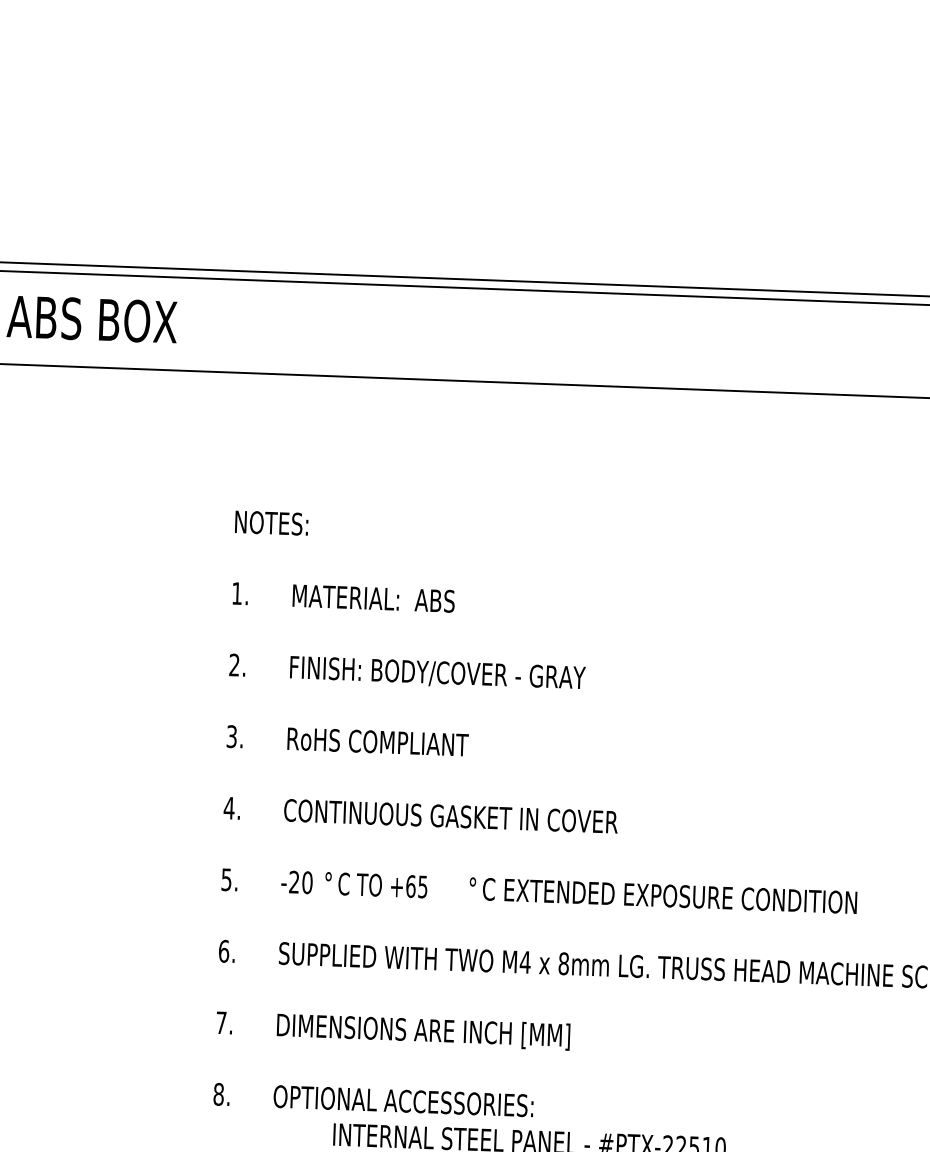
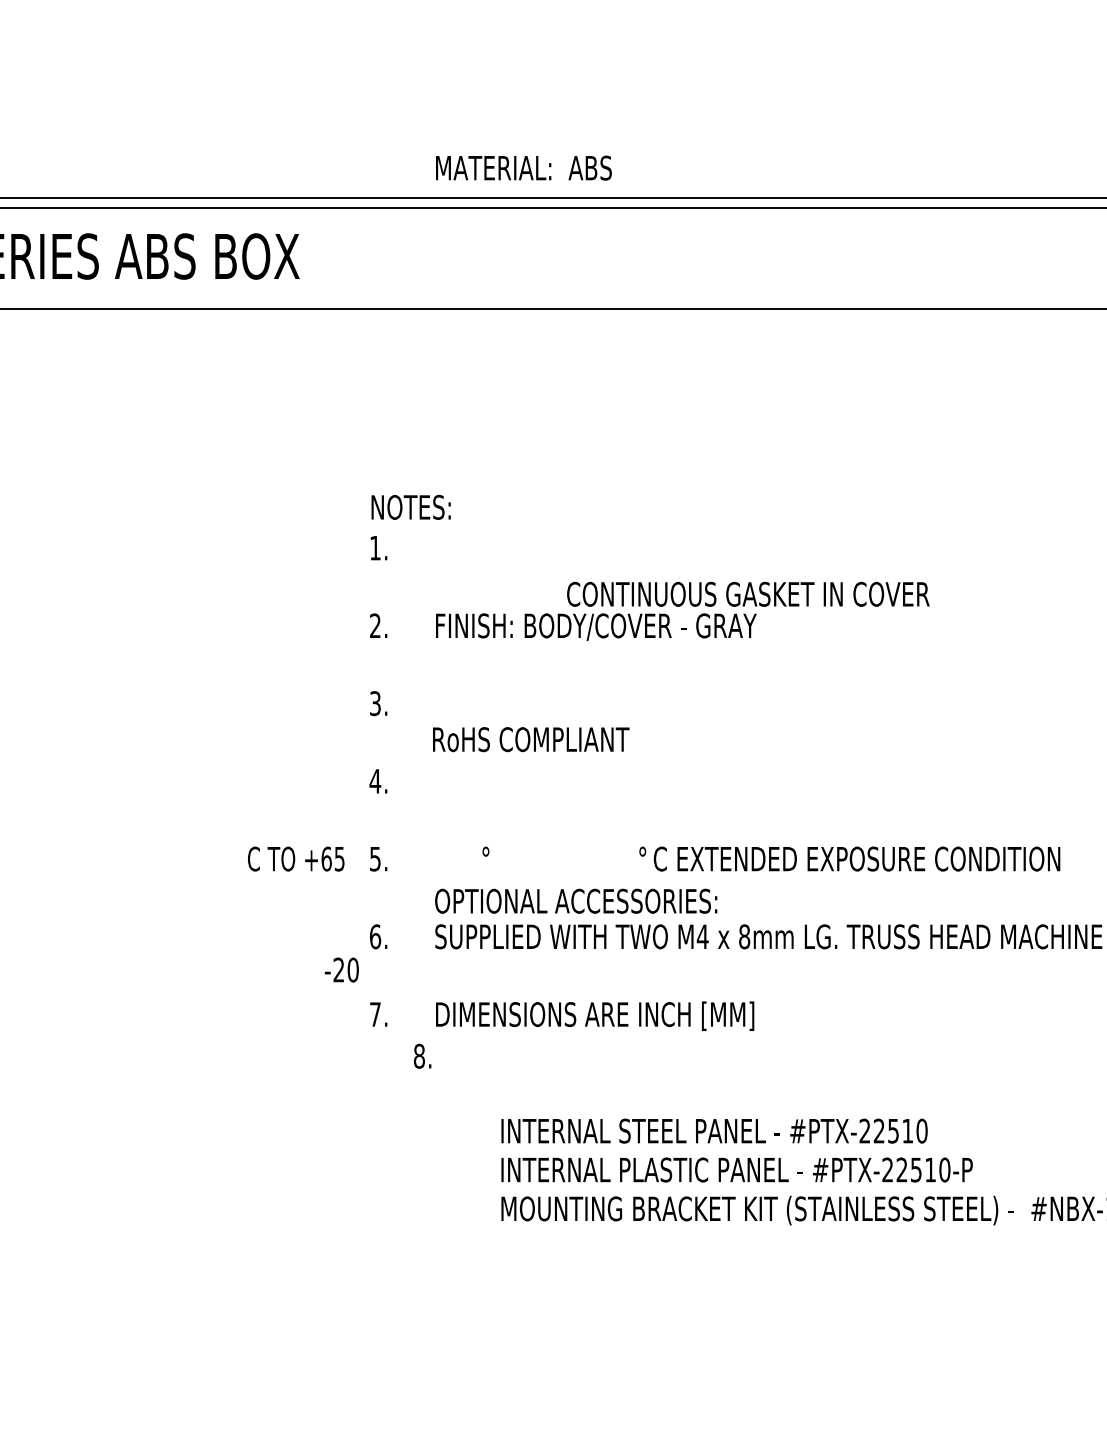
text: (271, 523) -> (410, 507), moved
text: (373, 597) -> (523, 167), moved
text: (378, 741) -> (531, 739), moved
text: (451, 815) -> (748, 593), moved
text: (296, 881) -> (341, 969), moved
text: (383, 884) -> (296, 858), moved
text: (221, 1093) -> (422, 1055), moved
text: (403, 1100) -> (576, 900), moved

